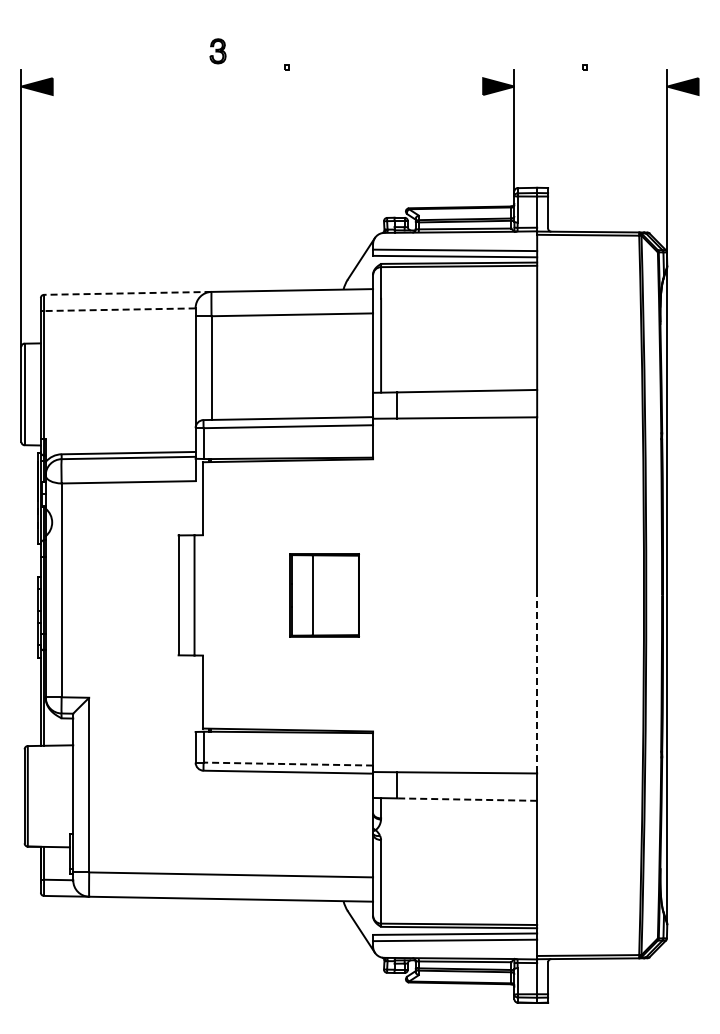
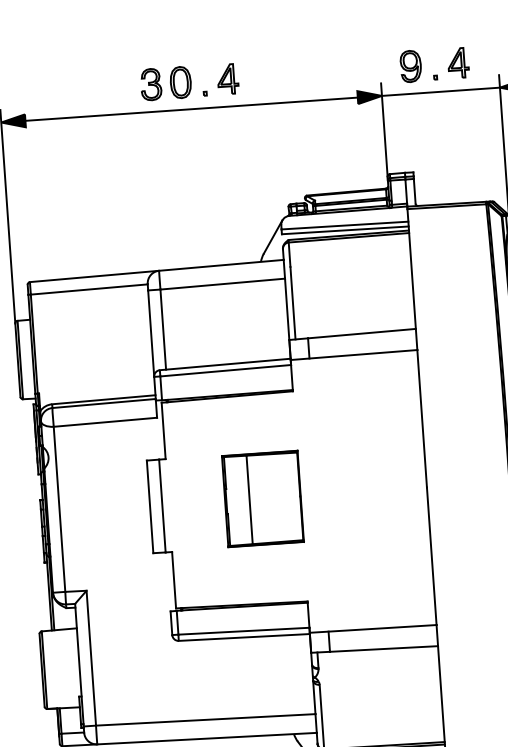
part: (217, 51) -> (150, 84), size x1.67
part: (256, 51) -> (180, 82), added
part: (317, 51) -> (227, 79), added
part: (554, 51) -> (410, 66), added
part: (615, 51) -> (458, 63), added
line: (267, 86) -> (191, 109), added
line: (590, 86) -> (440, 91), added
line: (127, 293) -> (94, 276), dashed -> solid
line: (119, 309) -> (89, 289), dashed -> solid
part: (324, 595) -> (262, 499), size x1.43
line: (537, 683) -> (431, 555), dashed -> solid
line: (288, 764) -> (244, 631), dashed -> solid
line: (467, 799) -> (384, 648), dashed -> solid

